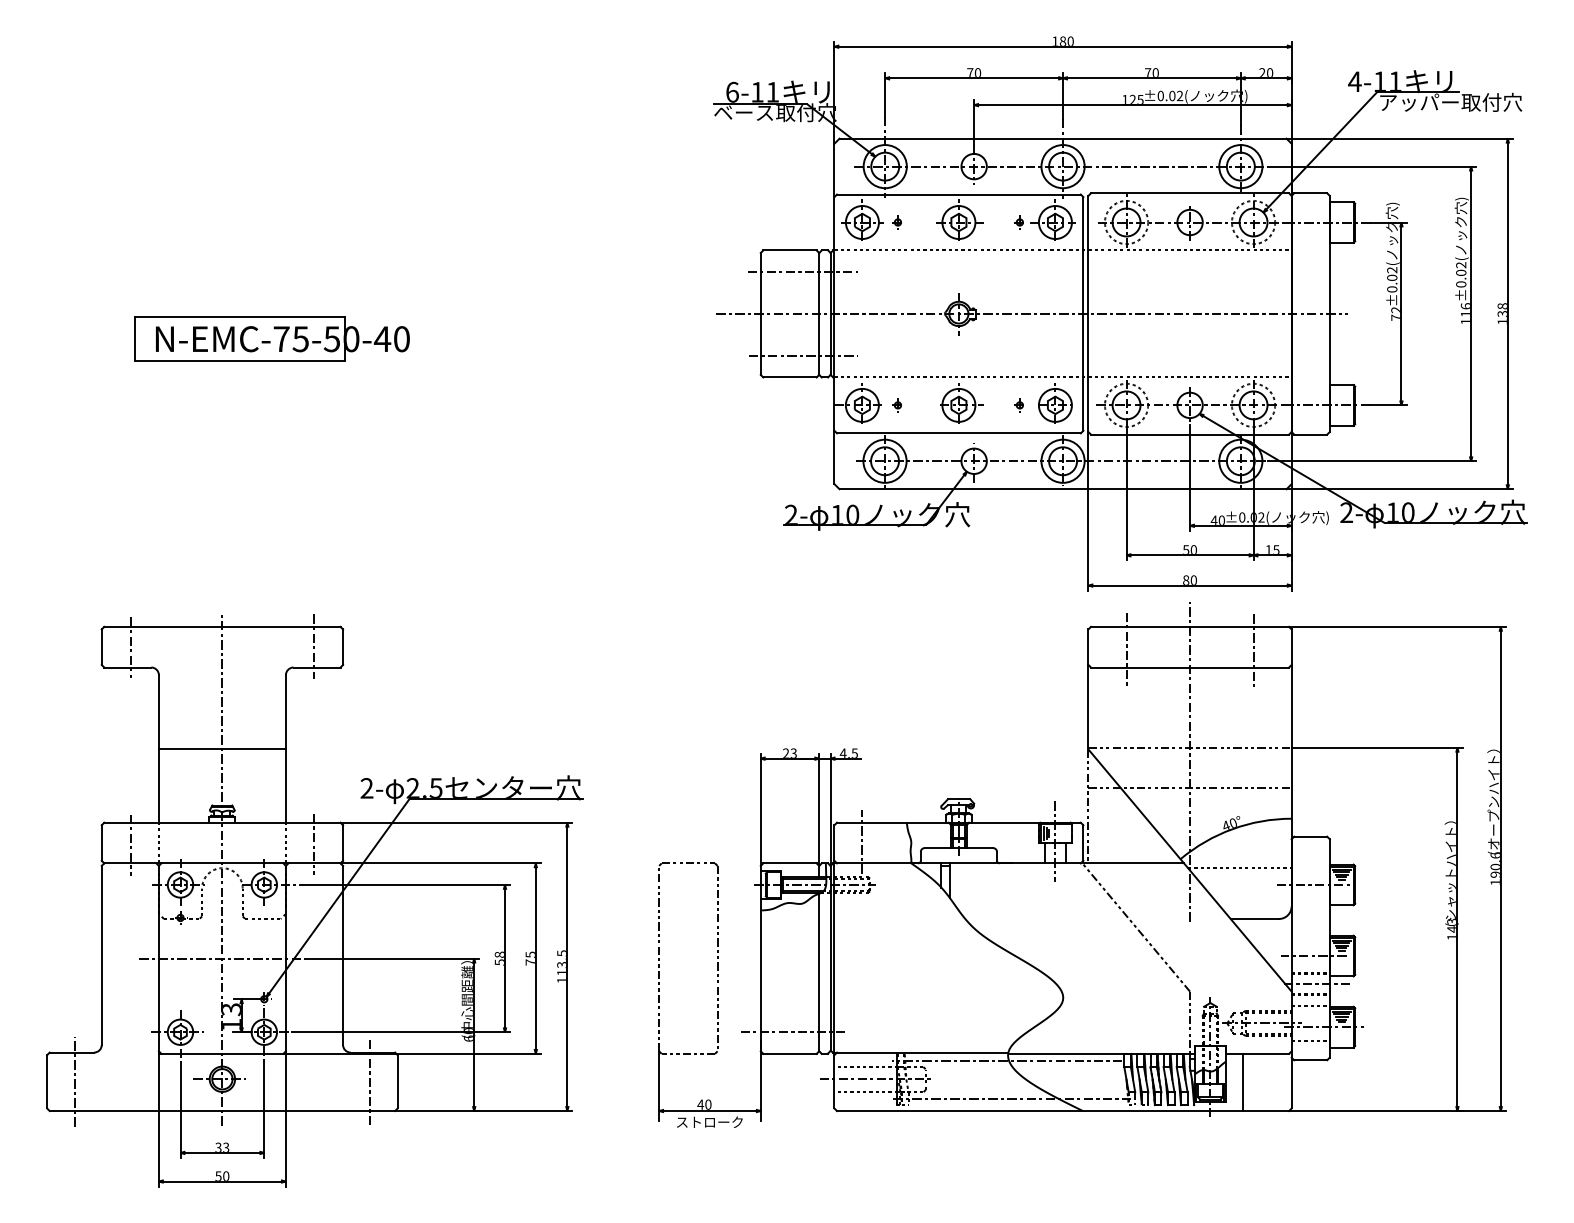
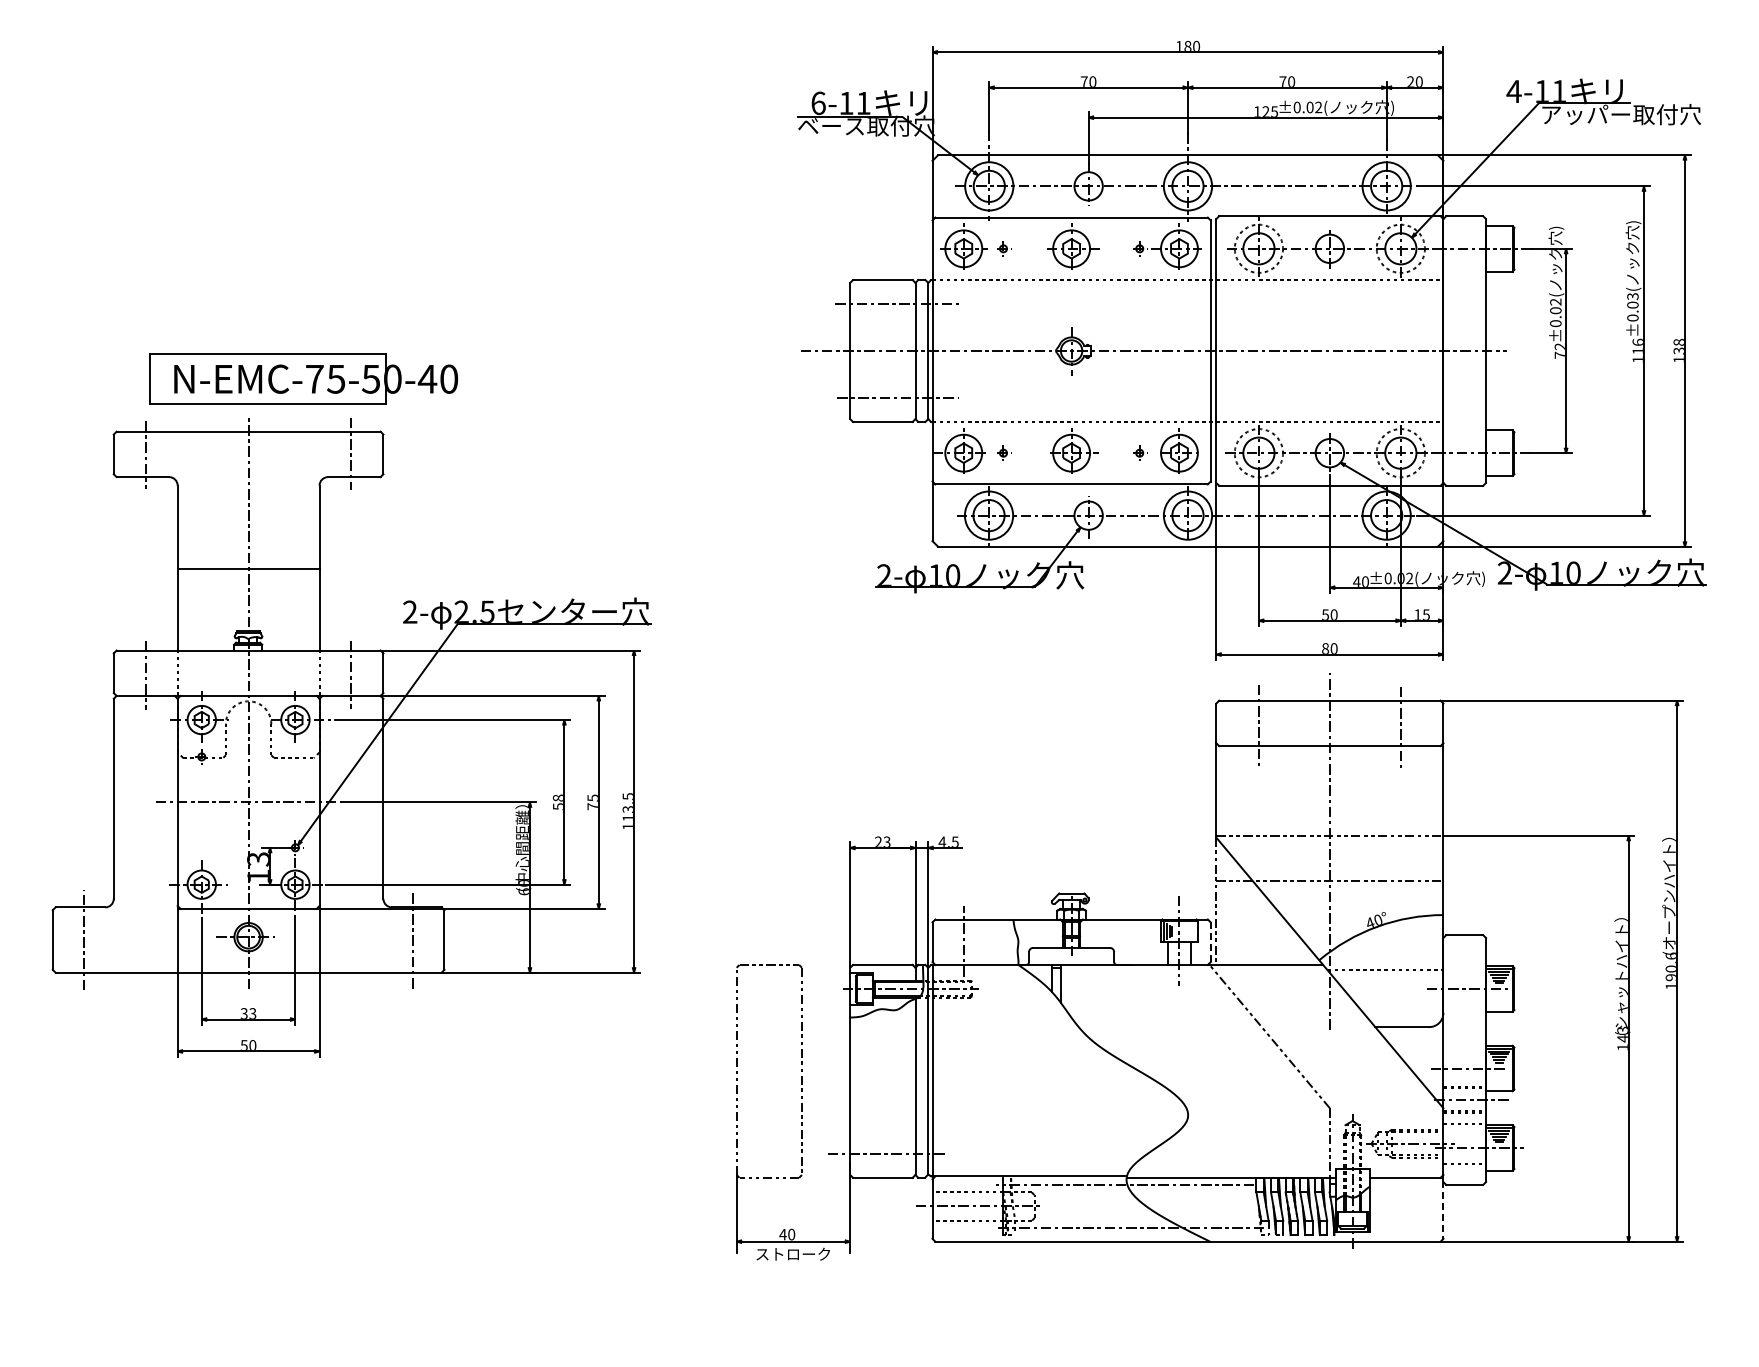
text: (1461, 265) -> (1633, 296), ±0.02( -> ±0.03(
line: (1083, 843) -> (1210, 942), solid -> dashed
part: (314, 900) -> (351, 737), moved
line: (1243, 1082) -> (1389, 1209), removed
line: (1291, 1083) -> (1443, 1210), solid -> dashed

